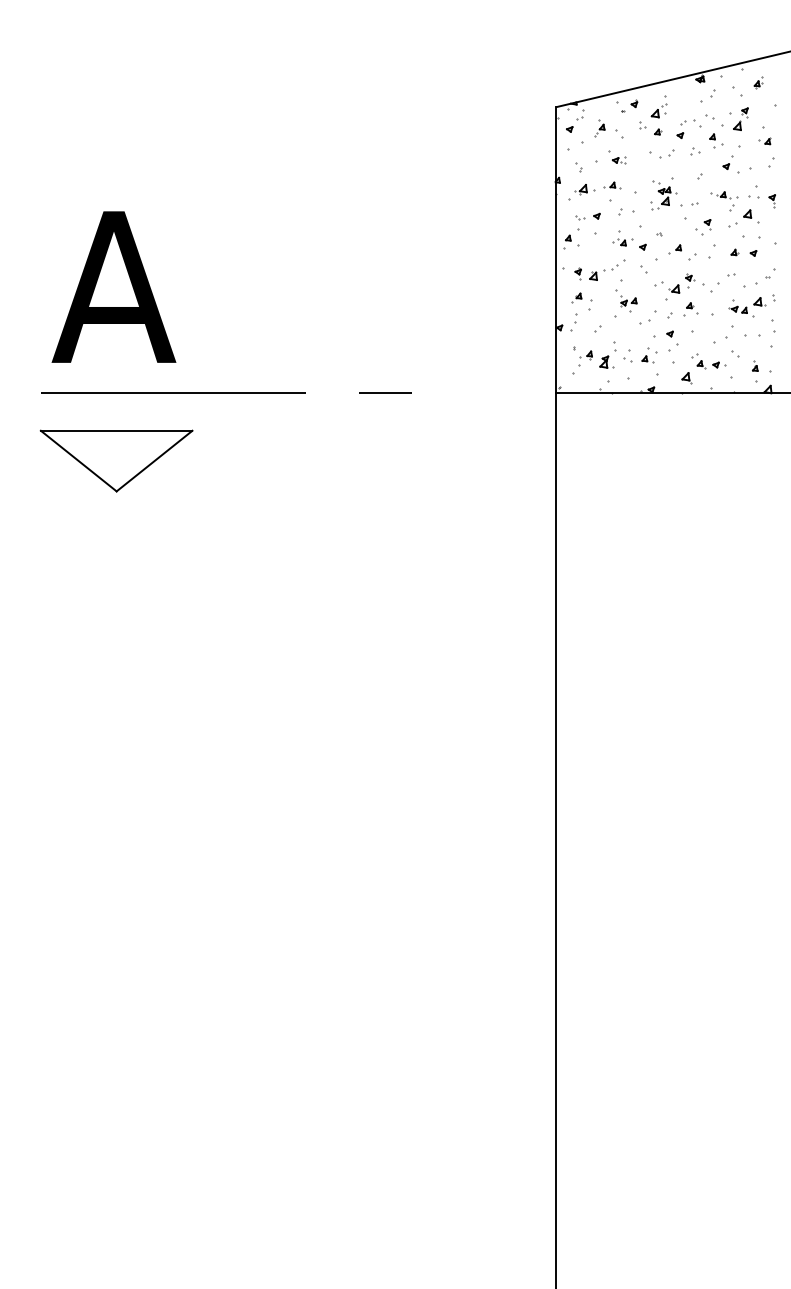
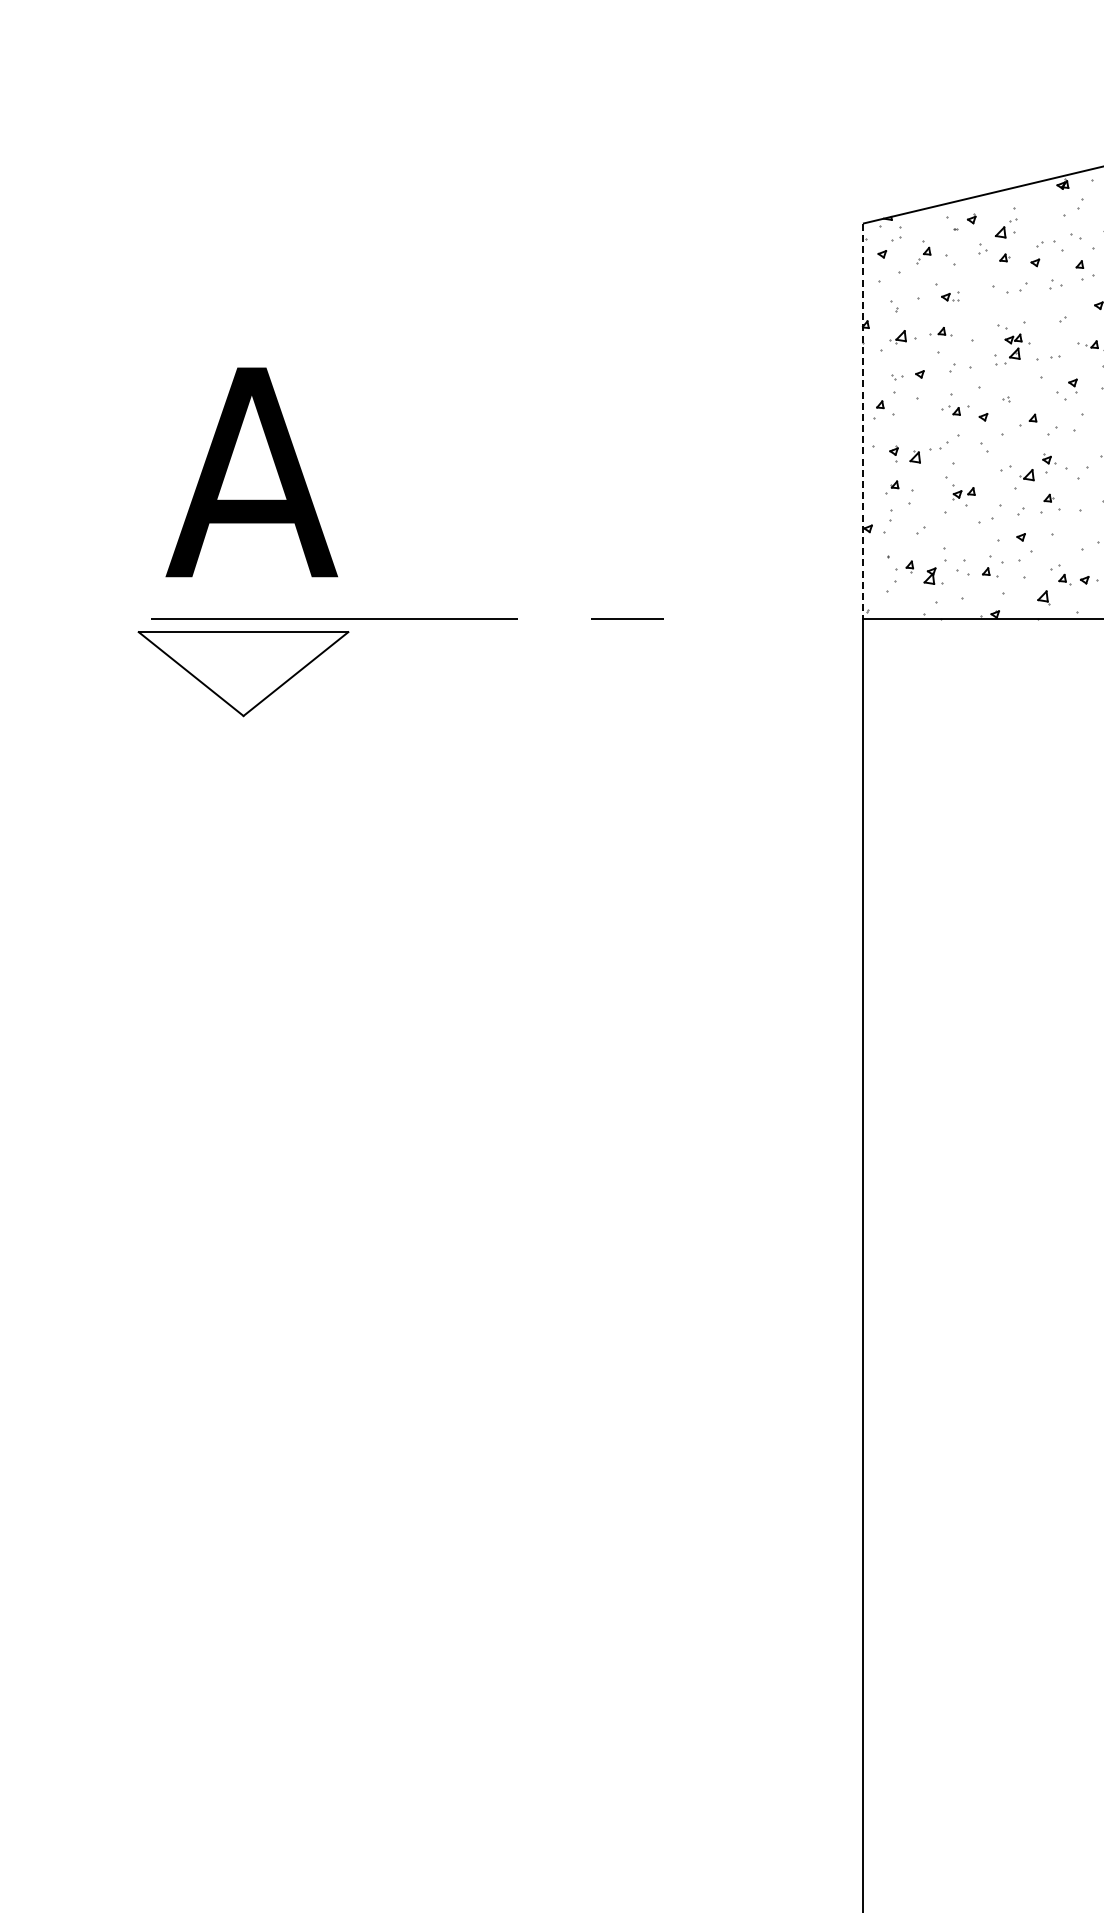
line: (555, 250) -> (862, 421), solid -> dashed
part: (116, 461) -> (243, 674), moved

